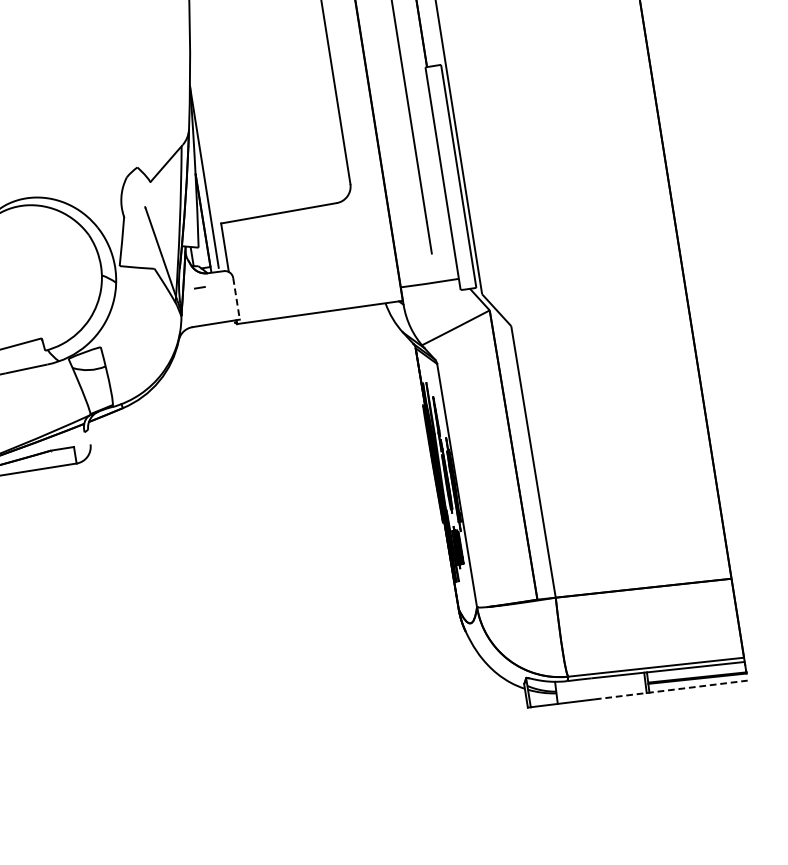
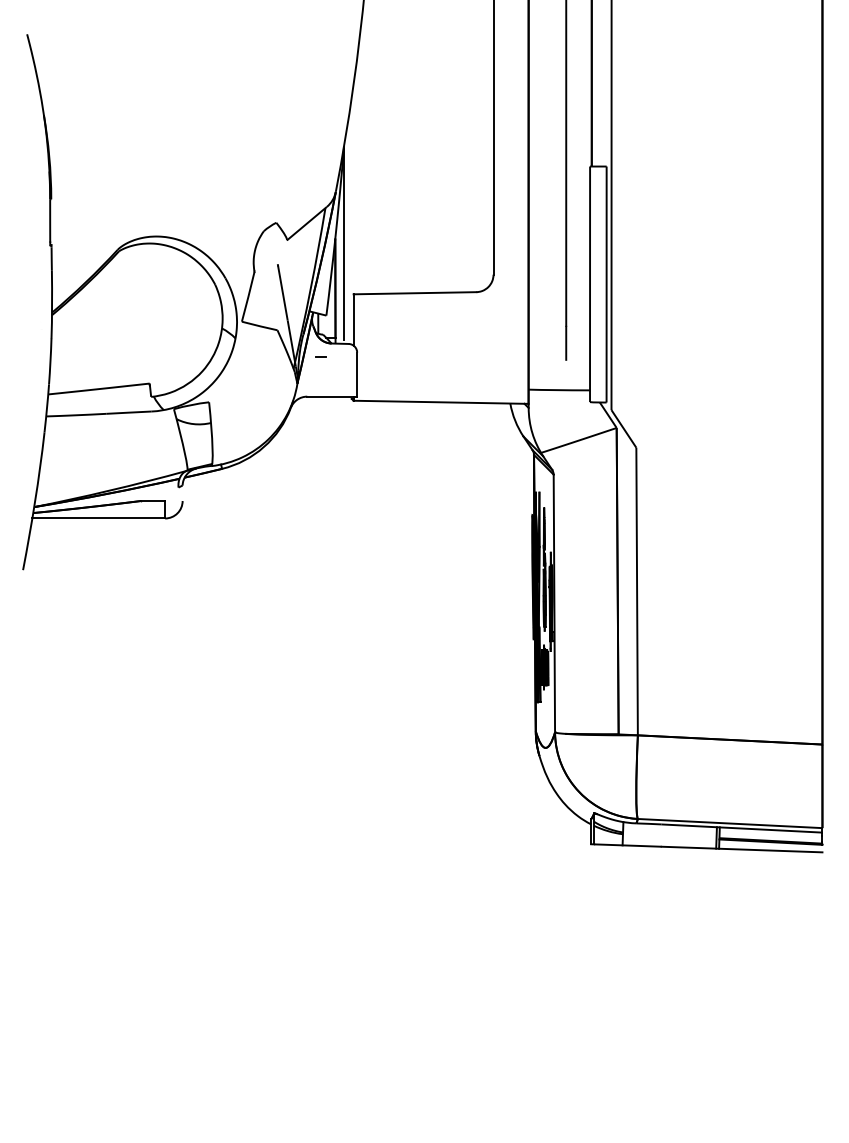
line: (236, 298) -> (357, 374), dashed -> solid
line: (671, 689) -> (742, 849), dashed -> solid

